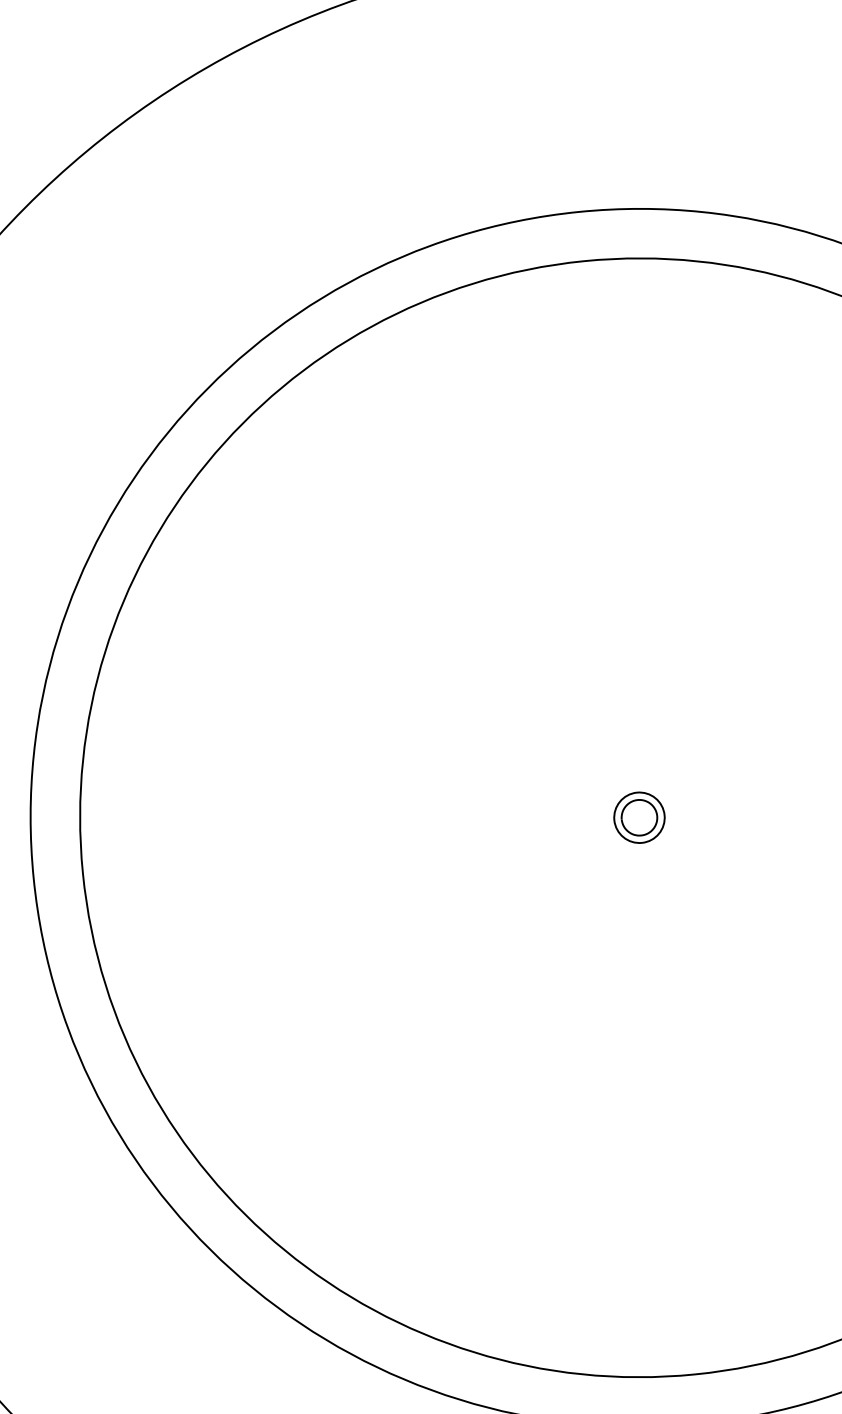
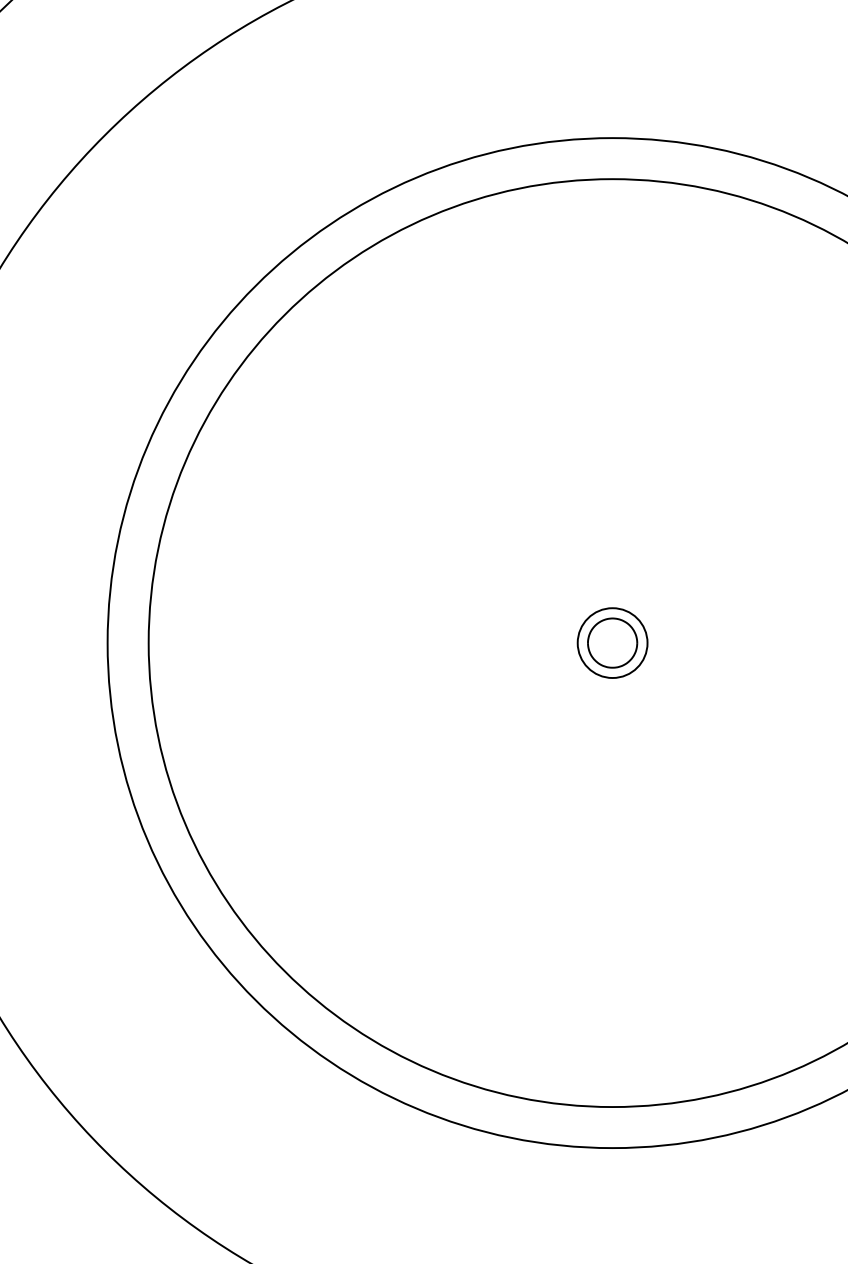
part: (639, 817) -> (612, 642), size x1.67

